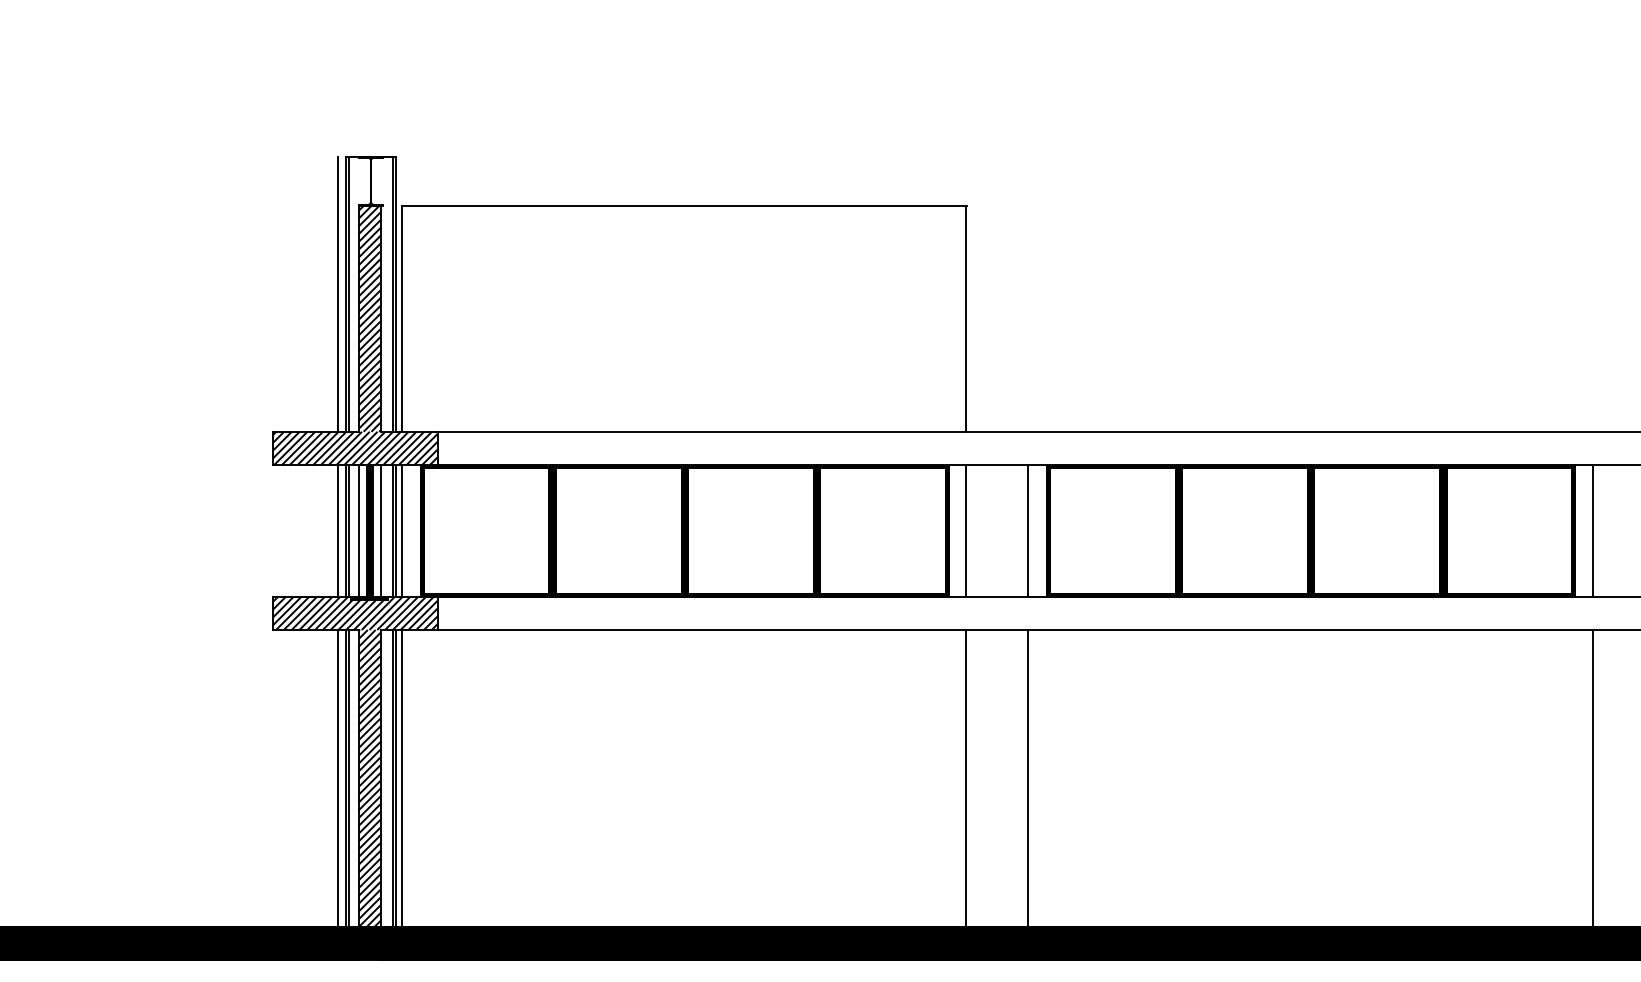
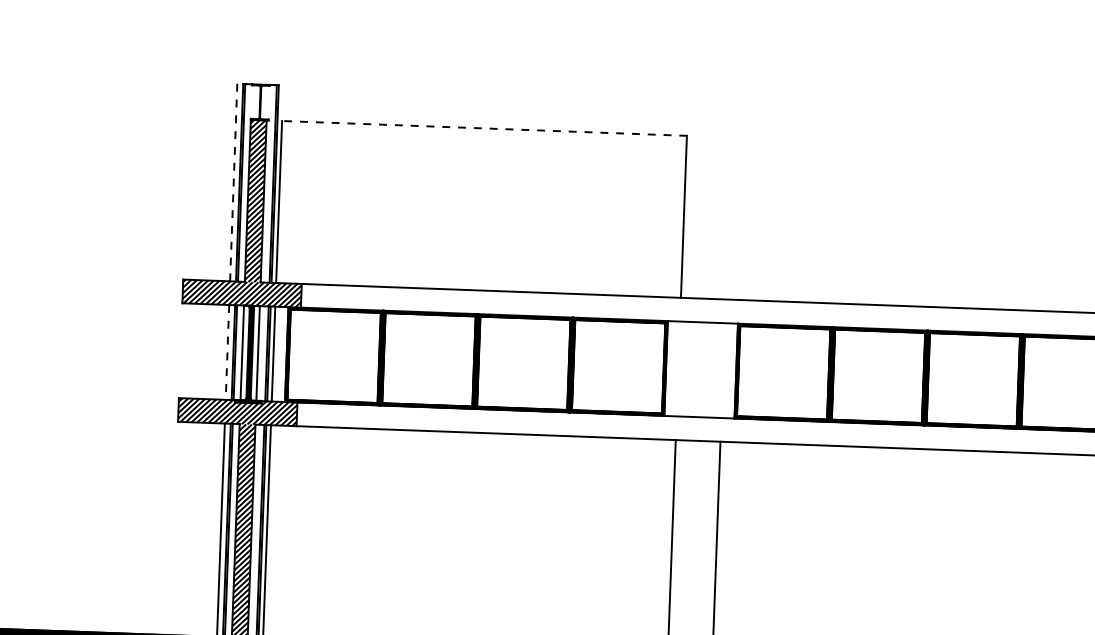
line: (684, 206) -> (484, 128), solid -> dashed
line: (337, 294) -> (233, 182), solid -> dashed
line: (966, 530) -> (678, 368), removed
line: (1028, 530) -> (723, 370), removed
line: (337, 531) -> (227, 352), solid -> dashed

